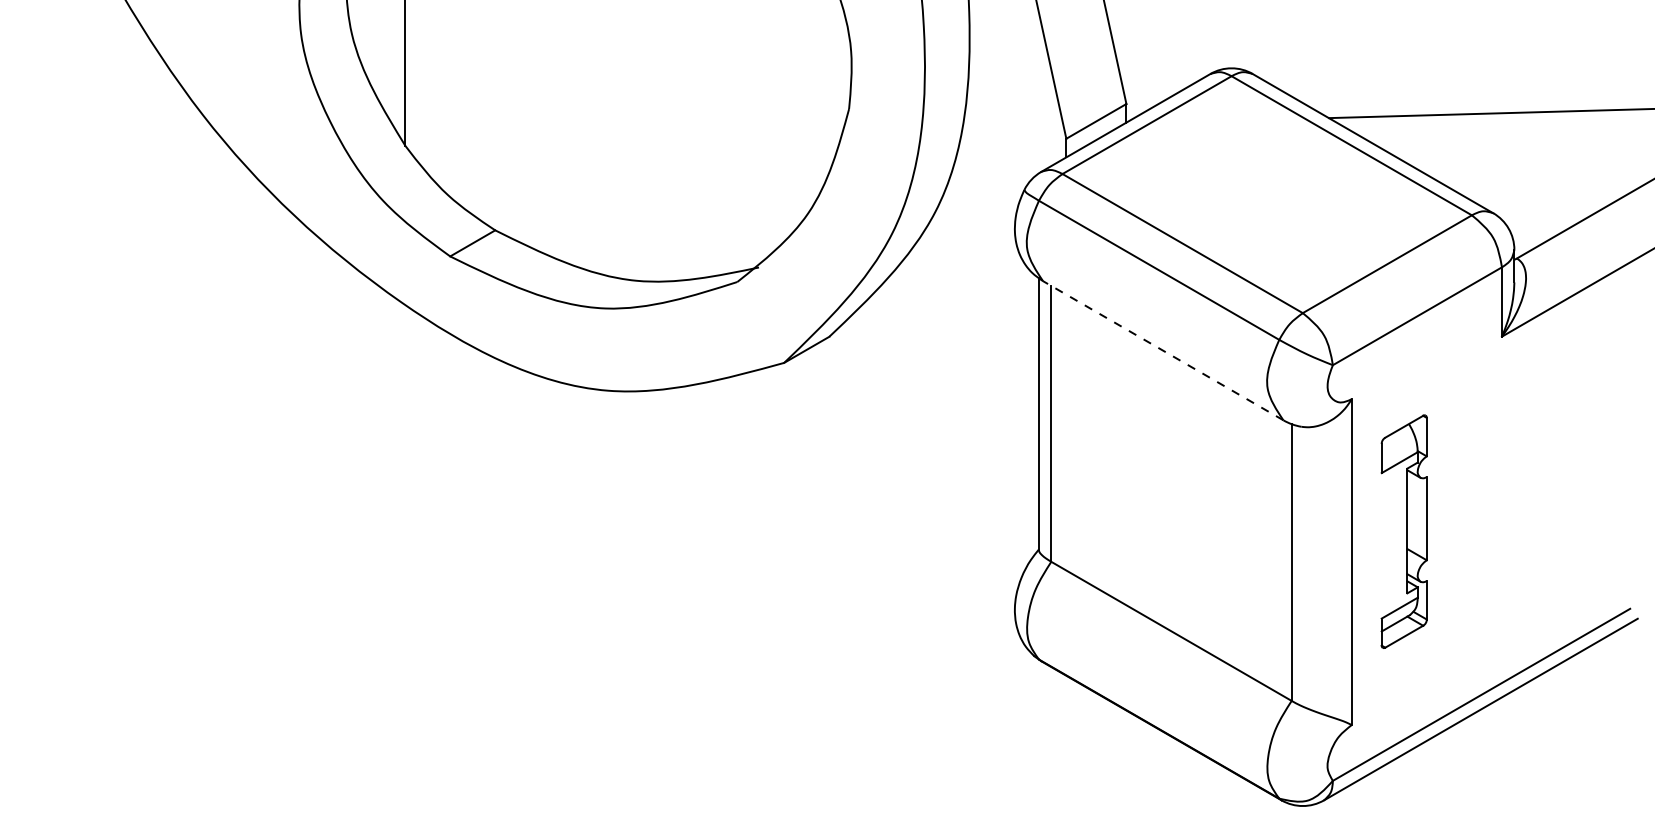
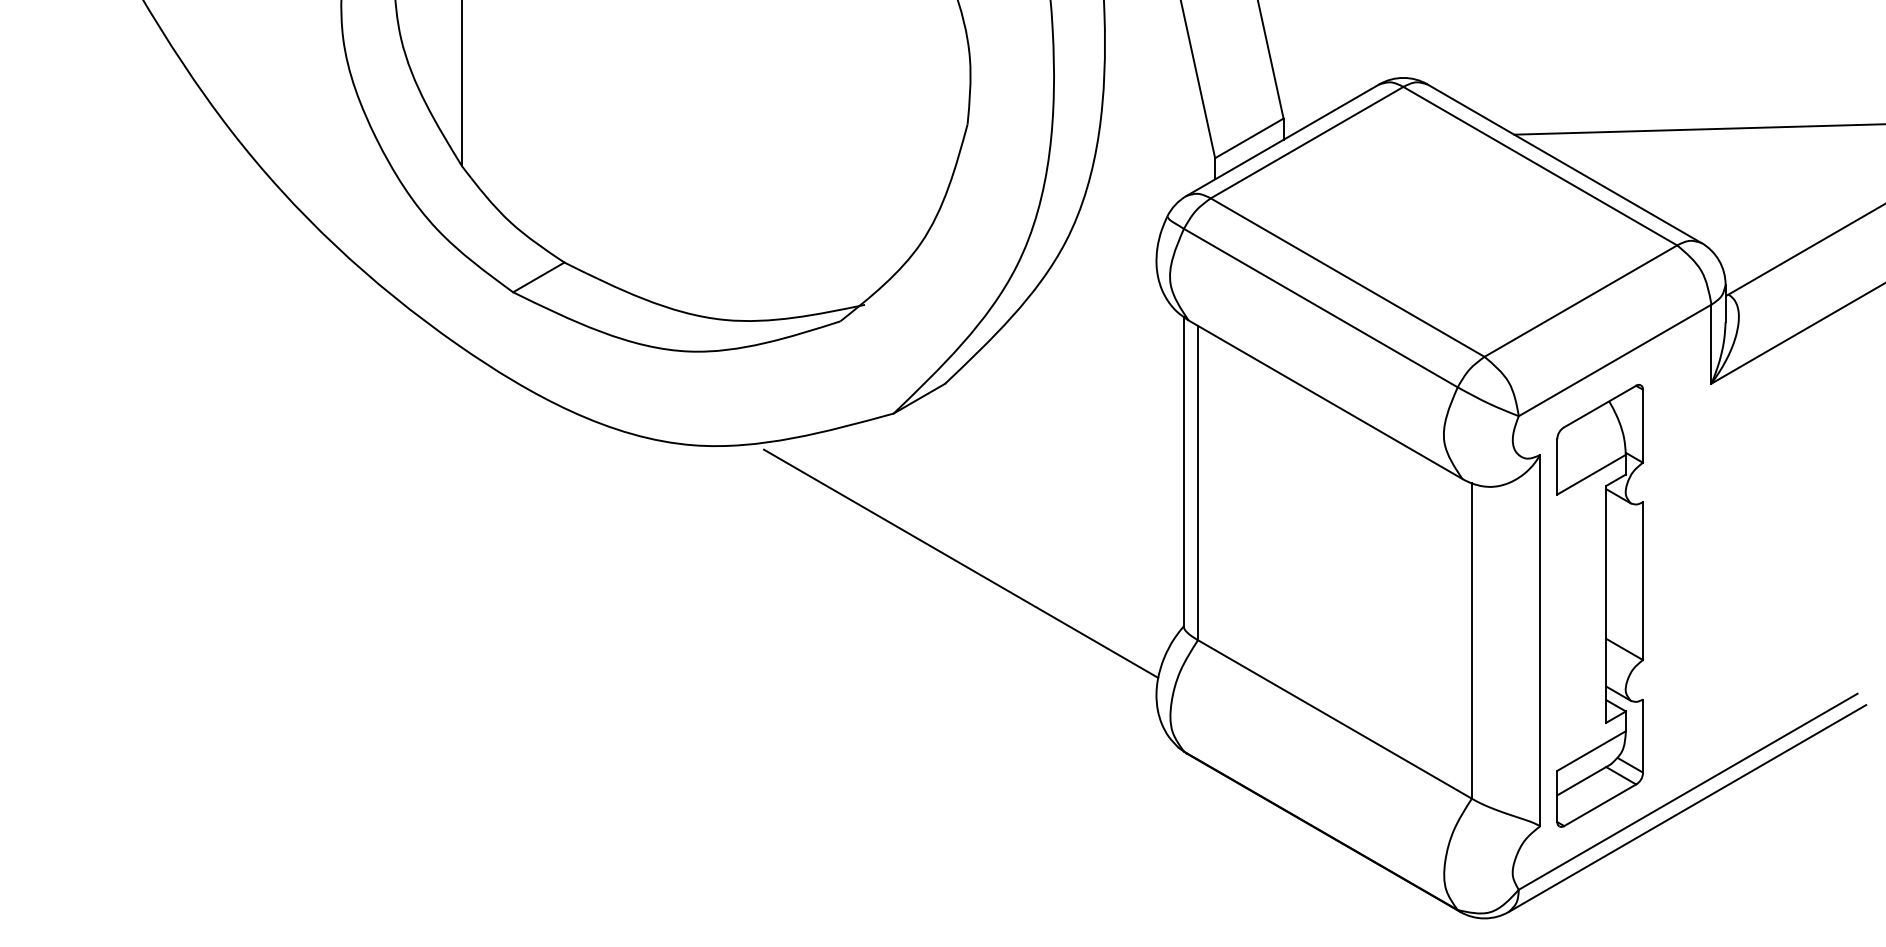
line: (1163, 350) -> (1325, 399), dashed -> solid
line: (843, 494) -> (961, 563), added
part: (1403, 531) -> (1599, 605), size x1.67

